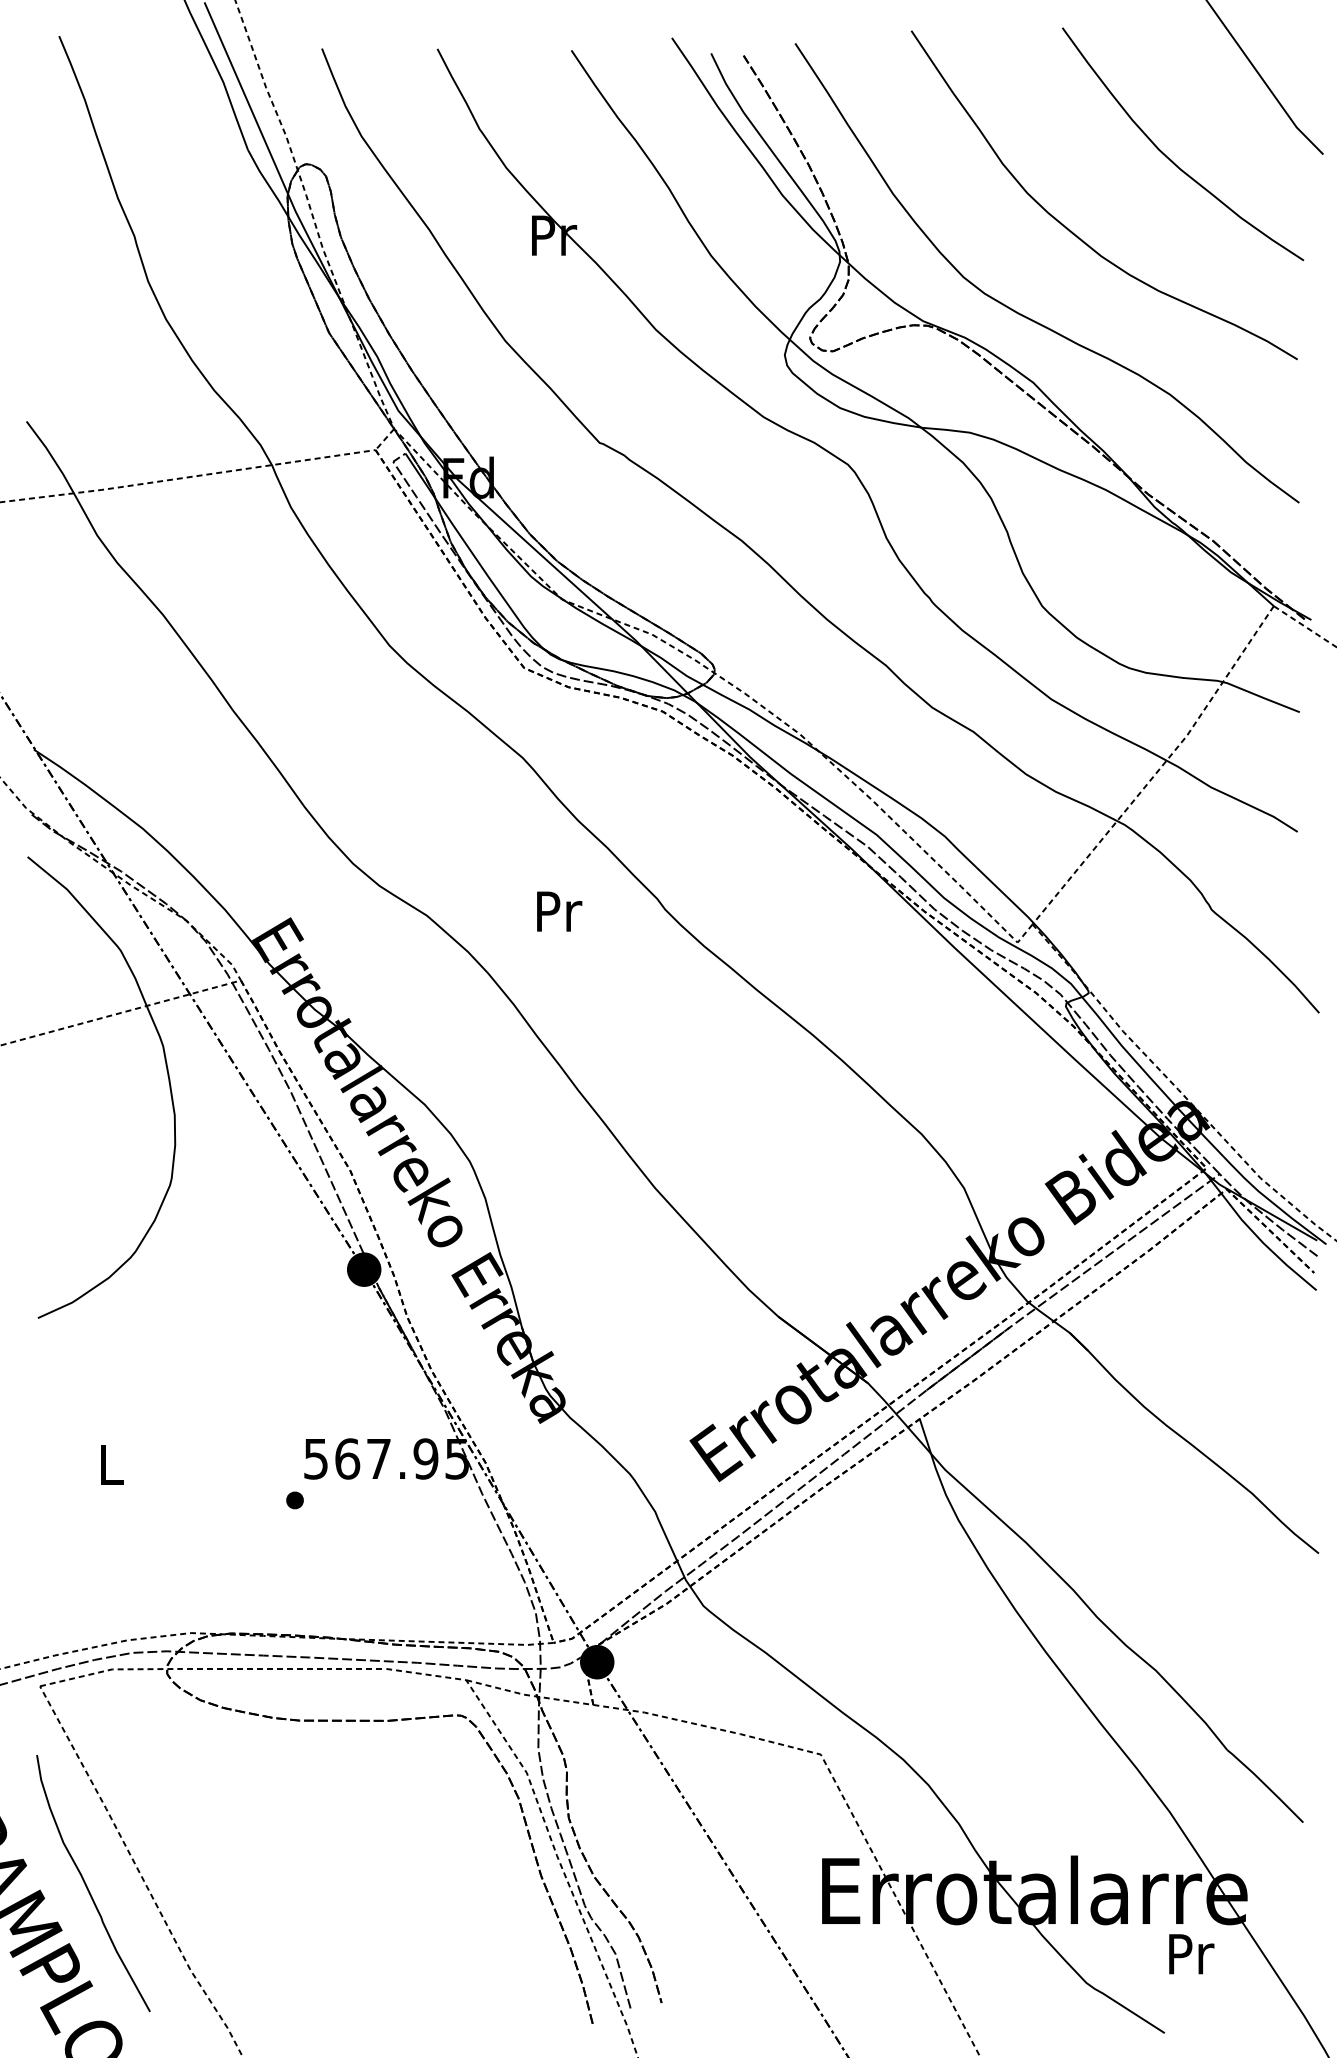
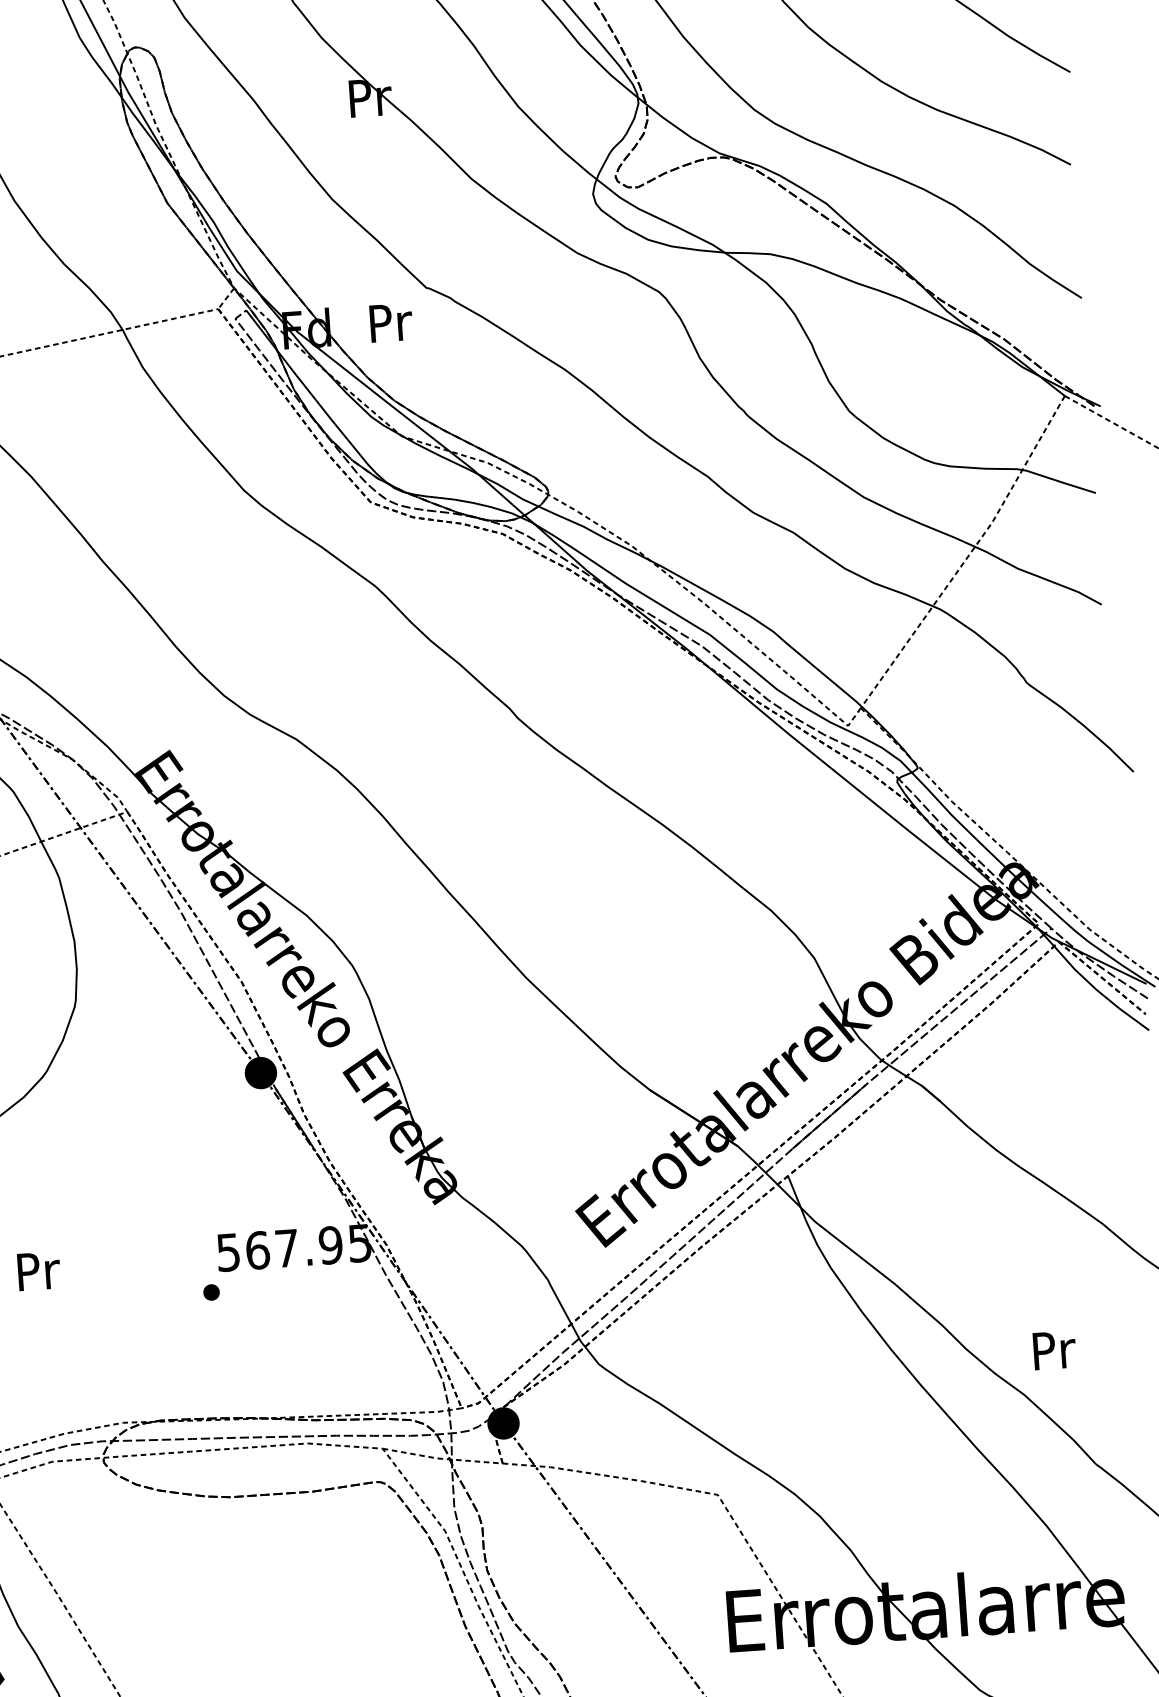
text: (559, 911) -> (391, 322), moved
text: (111, 1464) -> (38, 1270), L -> Pr
text: (1191, 1954) -> (1054, 1350), moved

